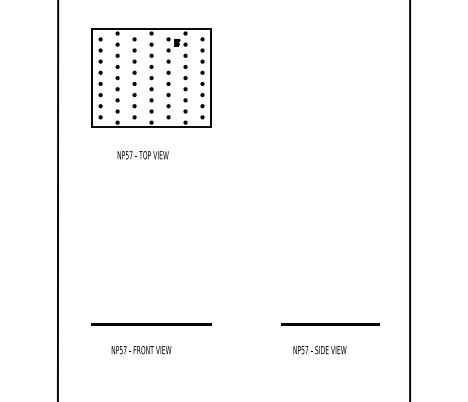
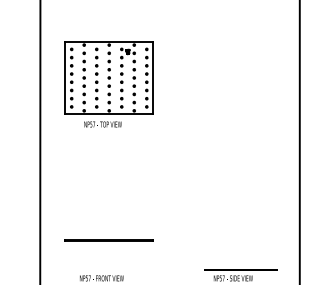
text: (142, 155) -> (102, 124), moved
line: (151, 324) -> (109, 240), moved
line: (330, 324) -> (241, 269), moved

